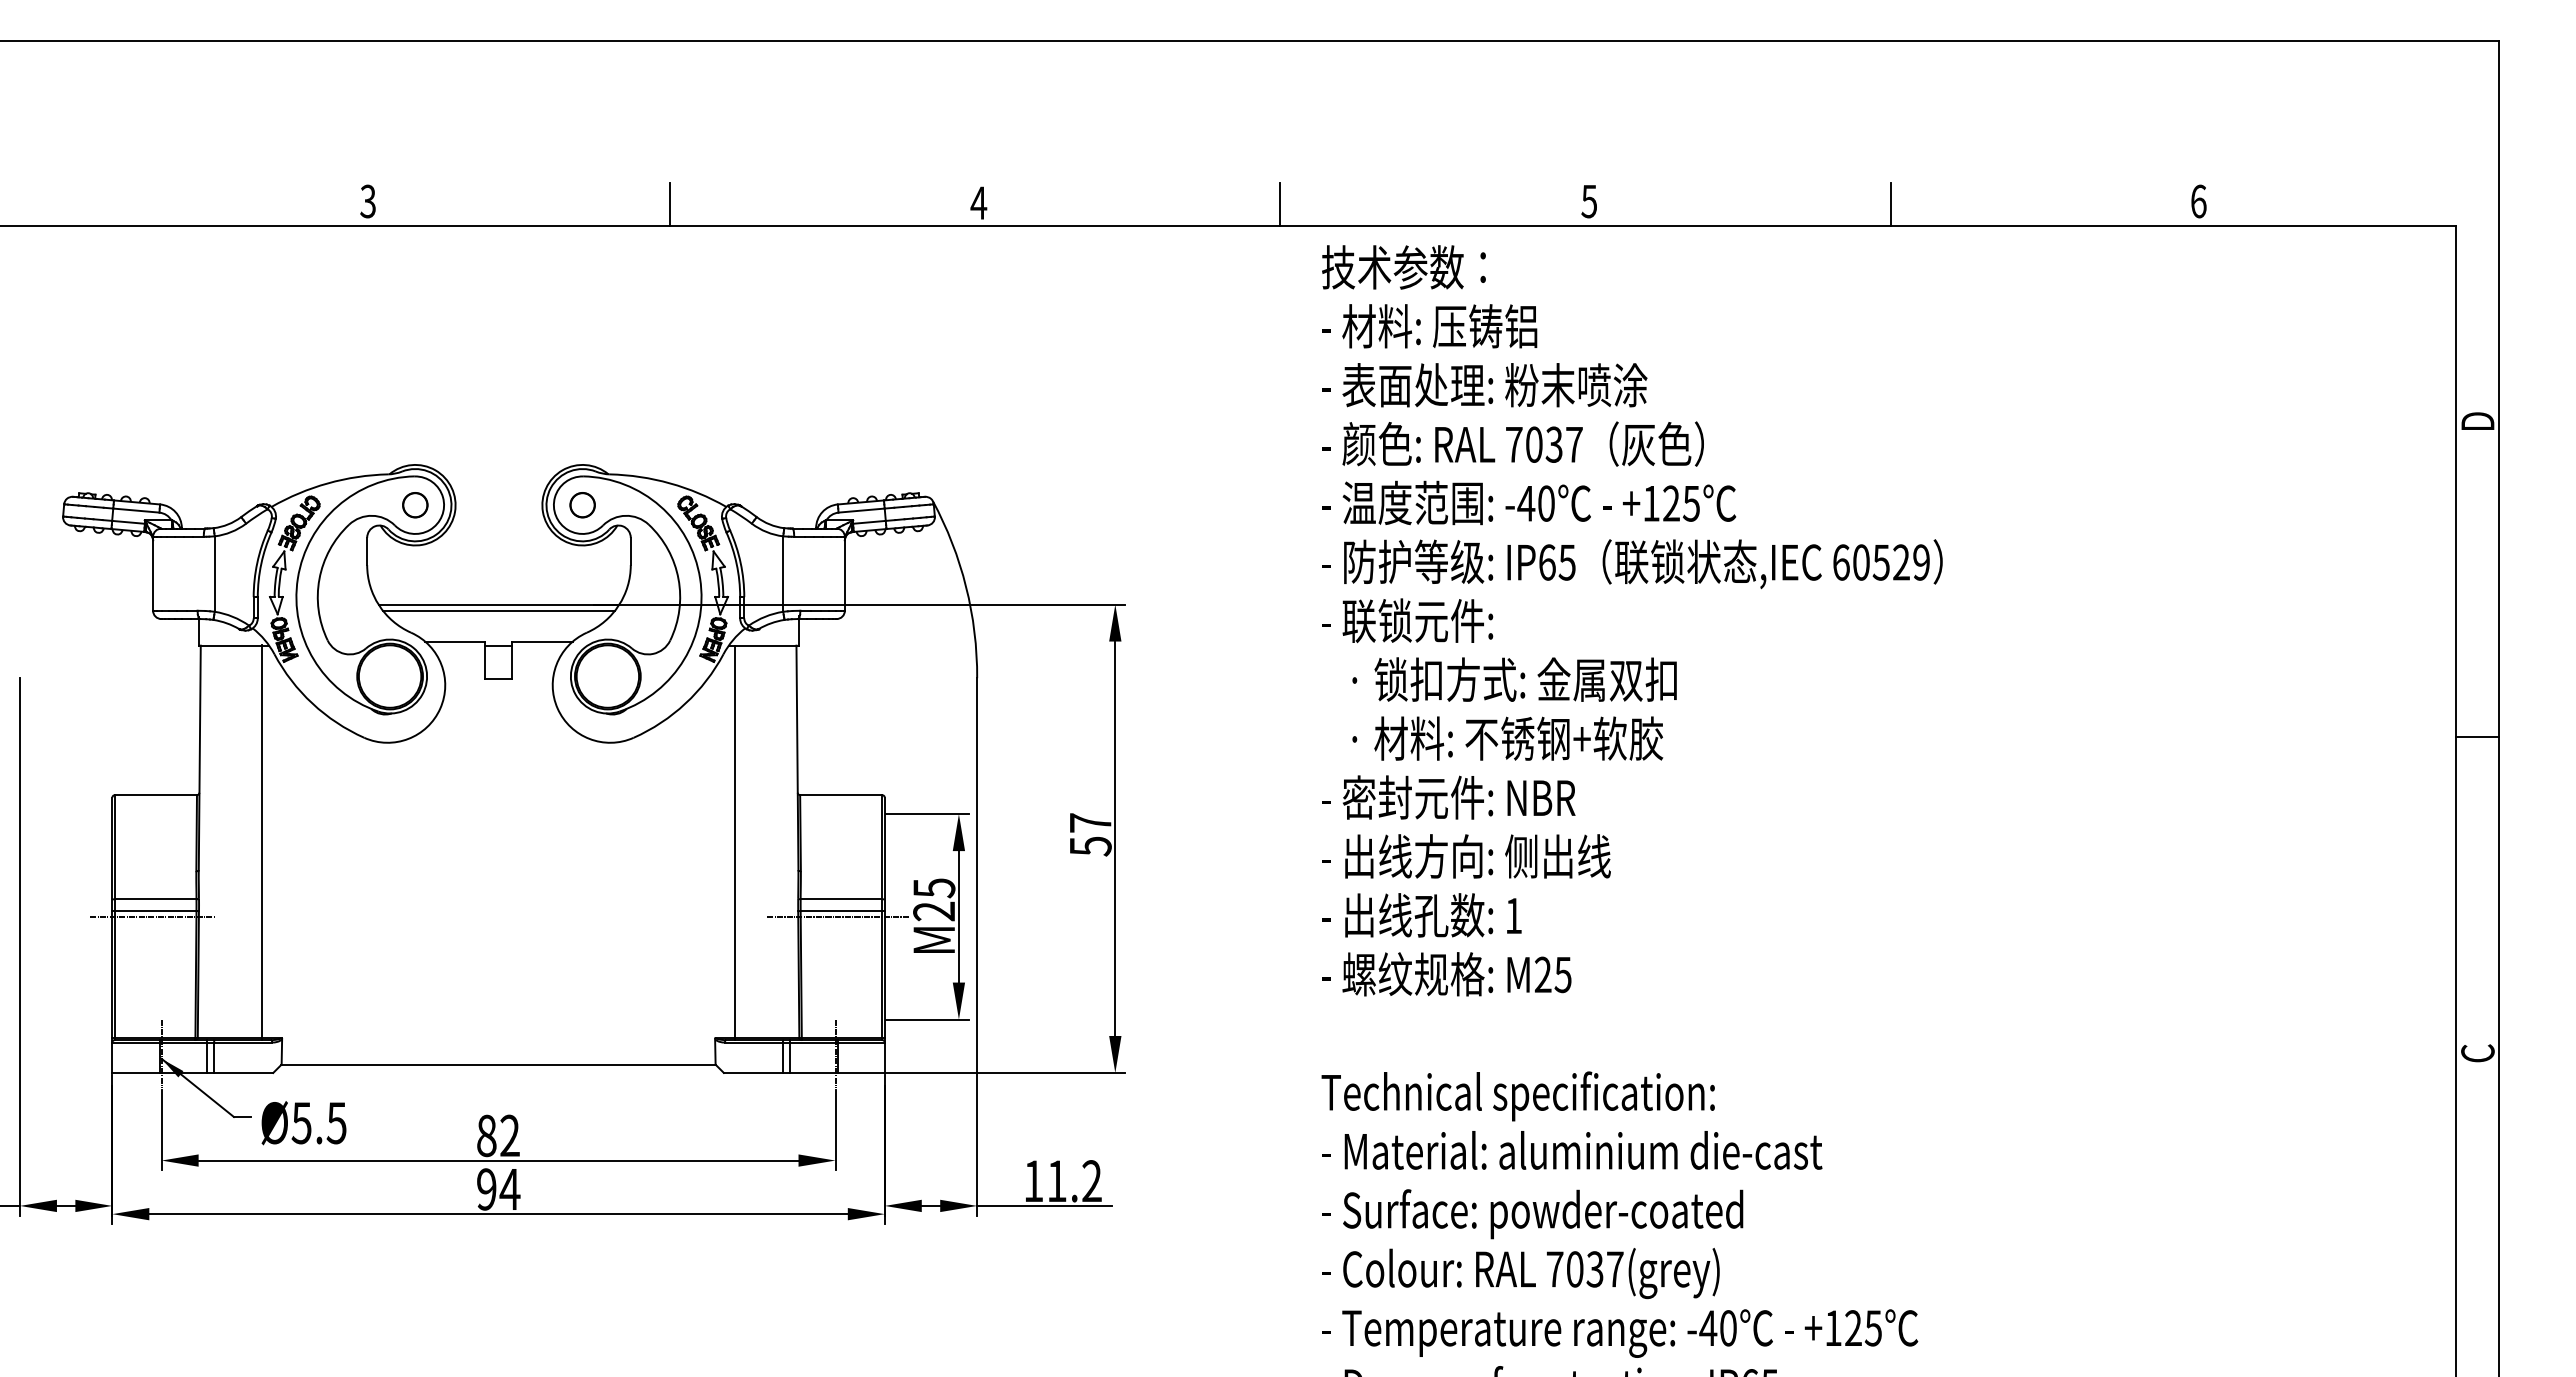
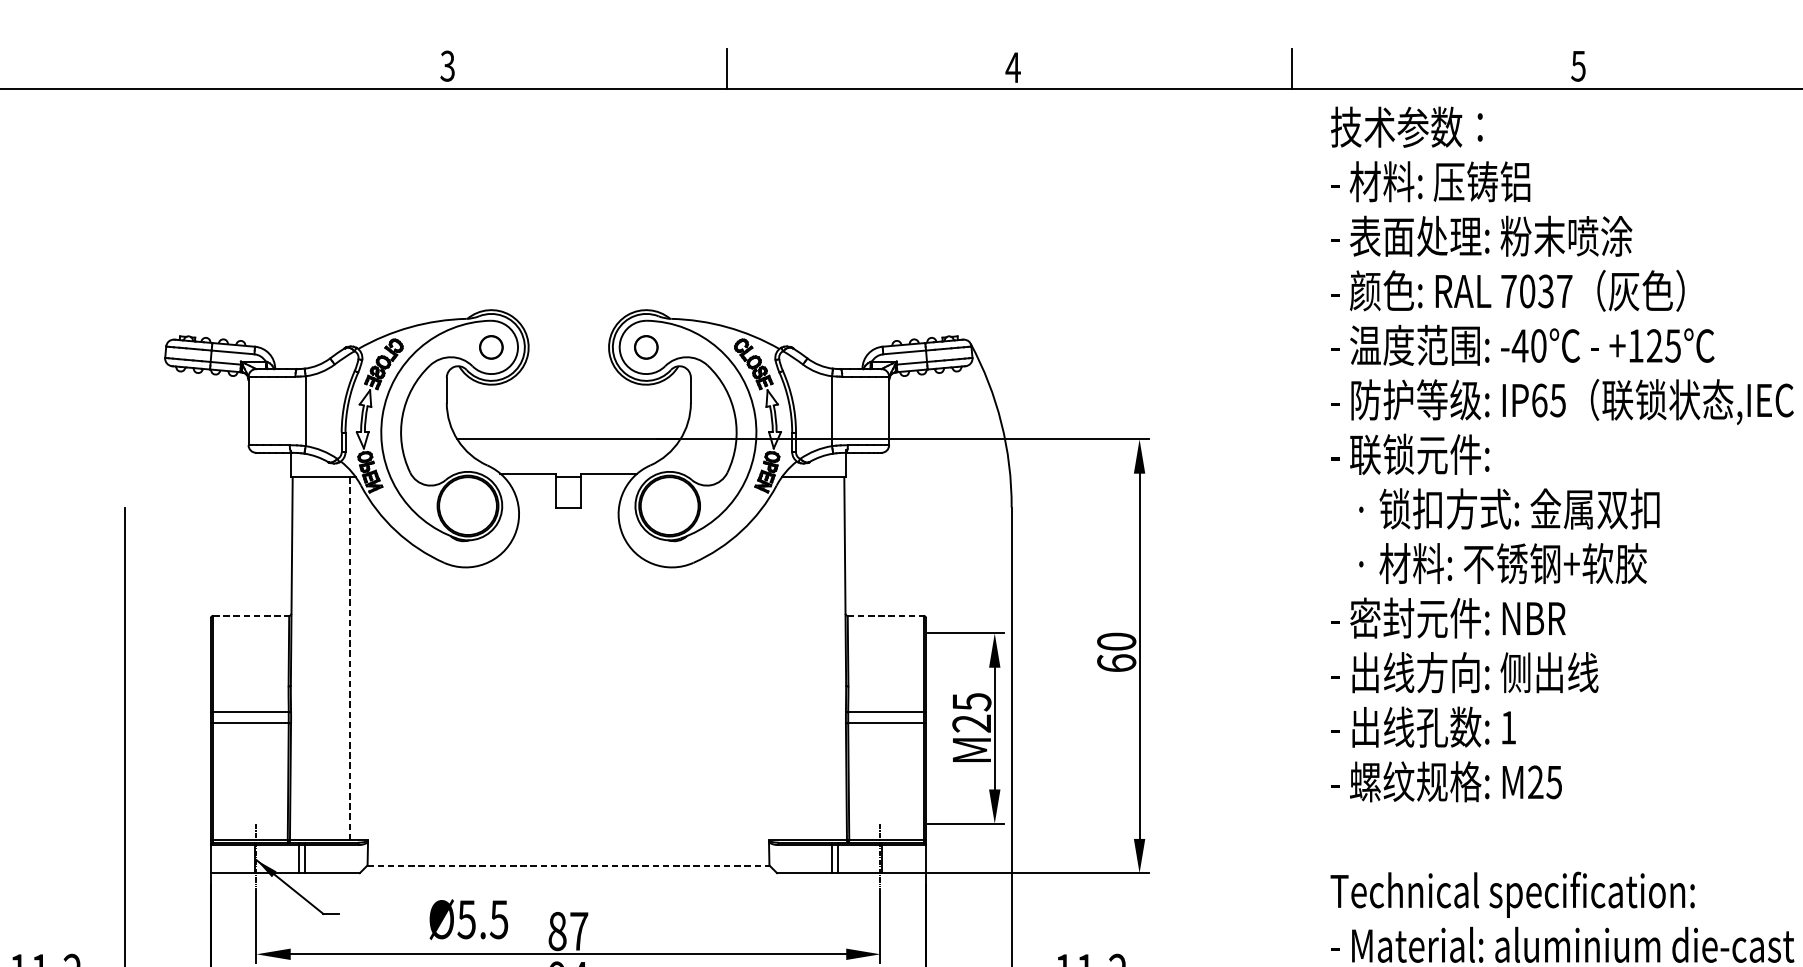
line: (498, 611) -> (568, 445), removed
line: (156, 795) -> (251, 616), solid -> dashed
line: (841, 795) -> (886, 616), solid -> dashed
text: (1090, 834) -> (1116, 652), 57 -> 60
line: (734, 842) -> (786, 659), removed
line: (262, 843) -> (349, 660), solid -> dashed
line: (152, 916) -> (248, 728), removed
line: (837, 916) -> (882, 728), removed
line: (499, 1064) -> (569, 865), solid -> dashed
text: (303, 1123) -> (468, 919), moved
text: (509, 1135) -> (578, 931), 82 -> 87

